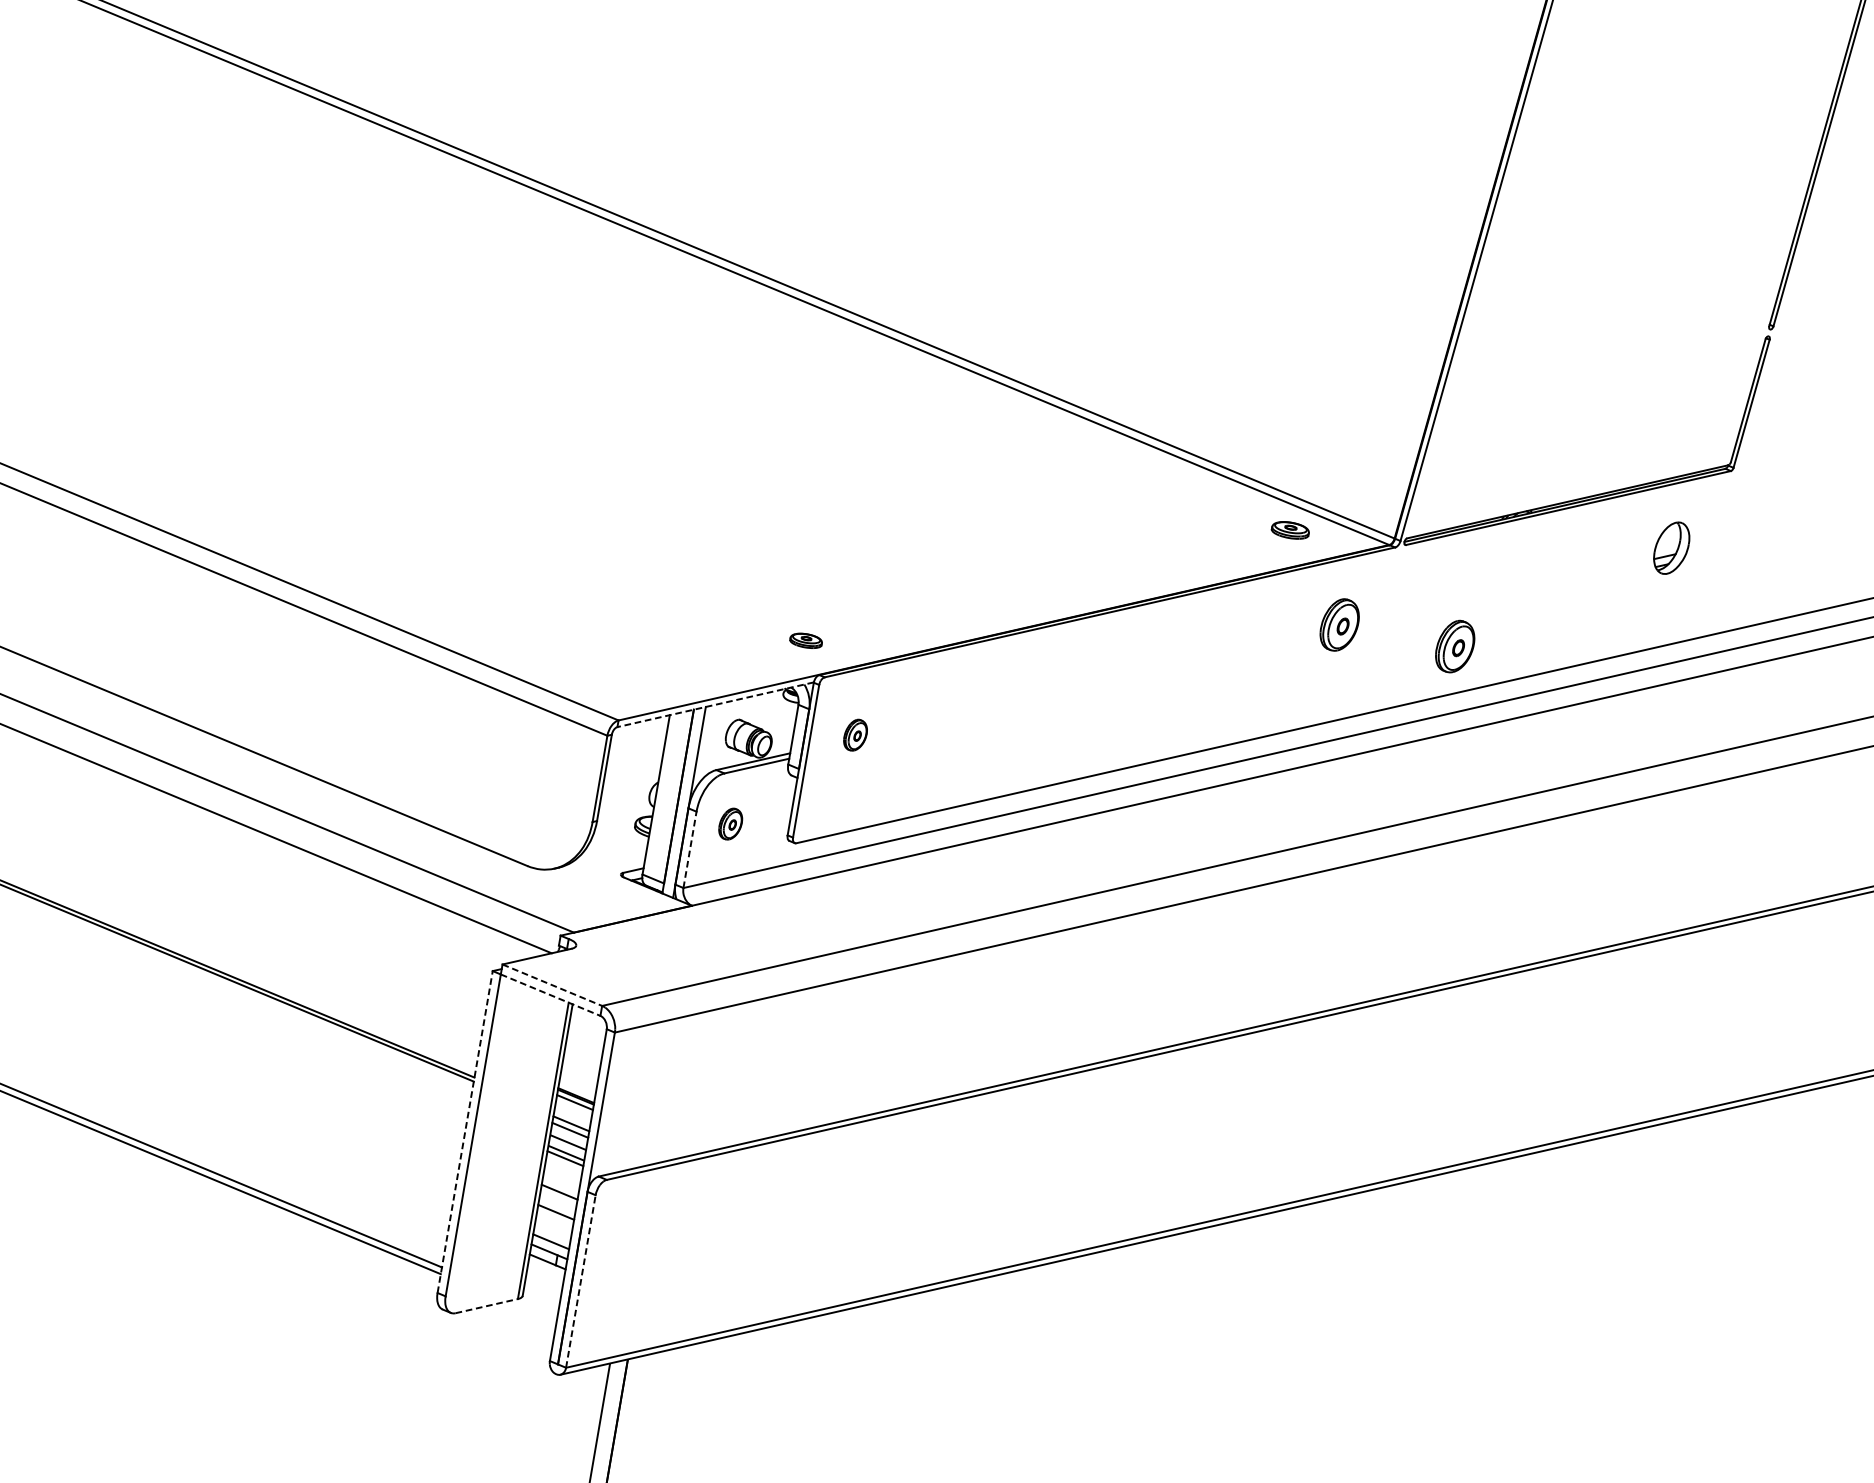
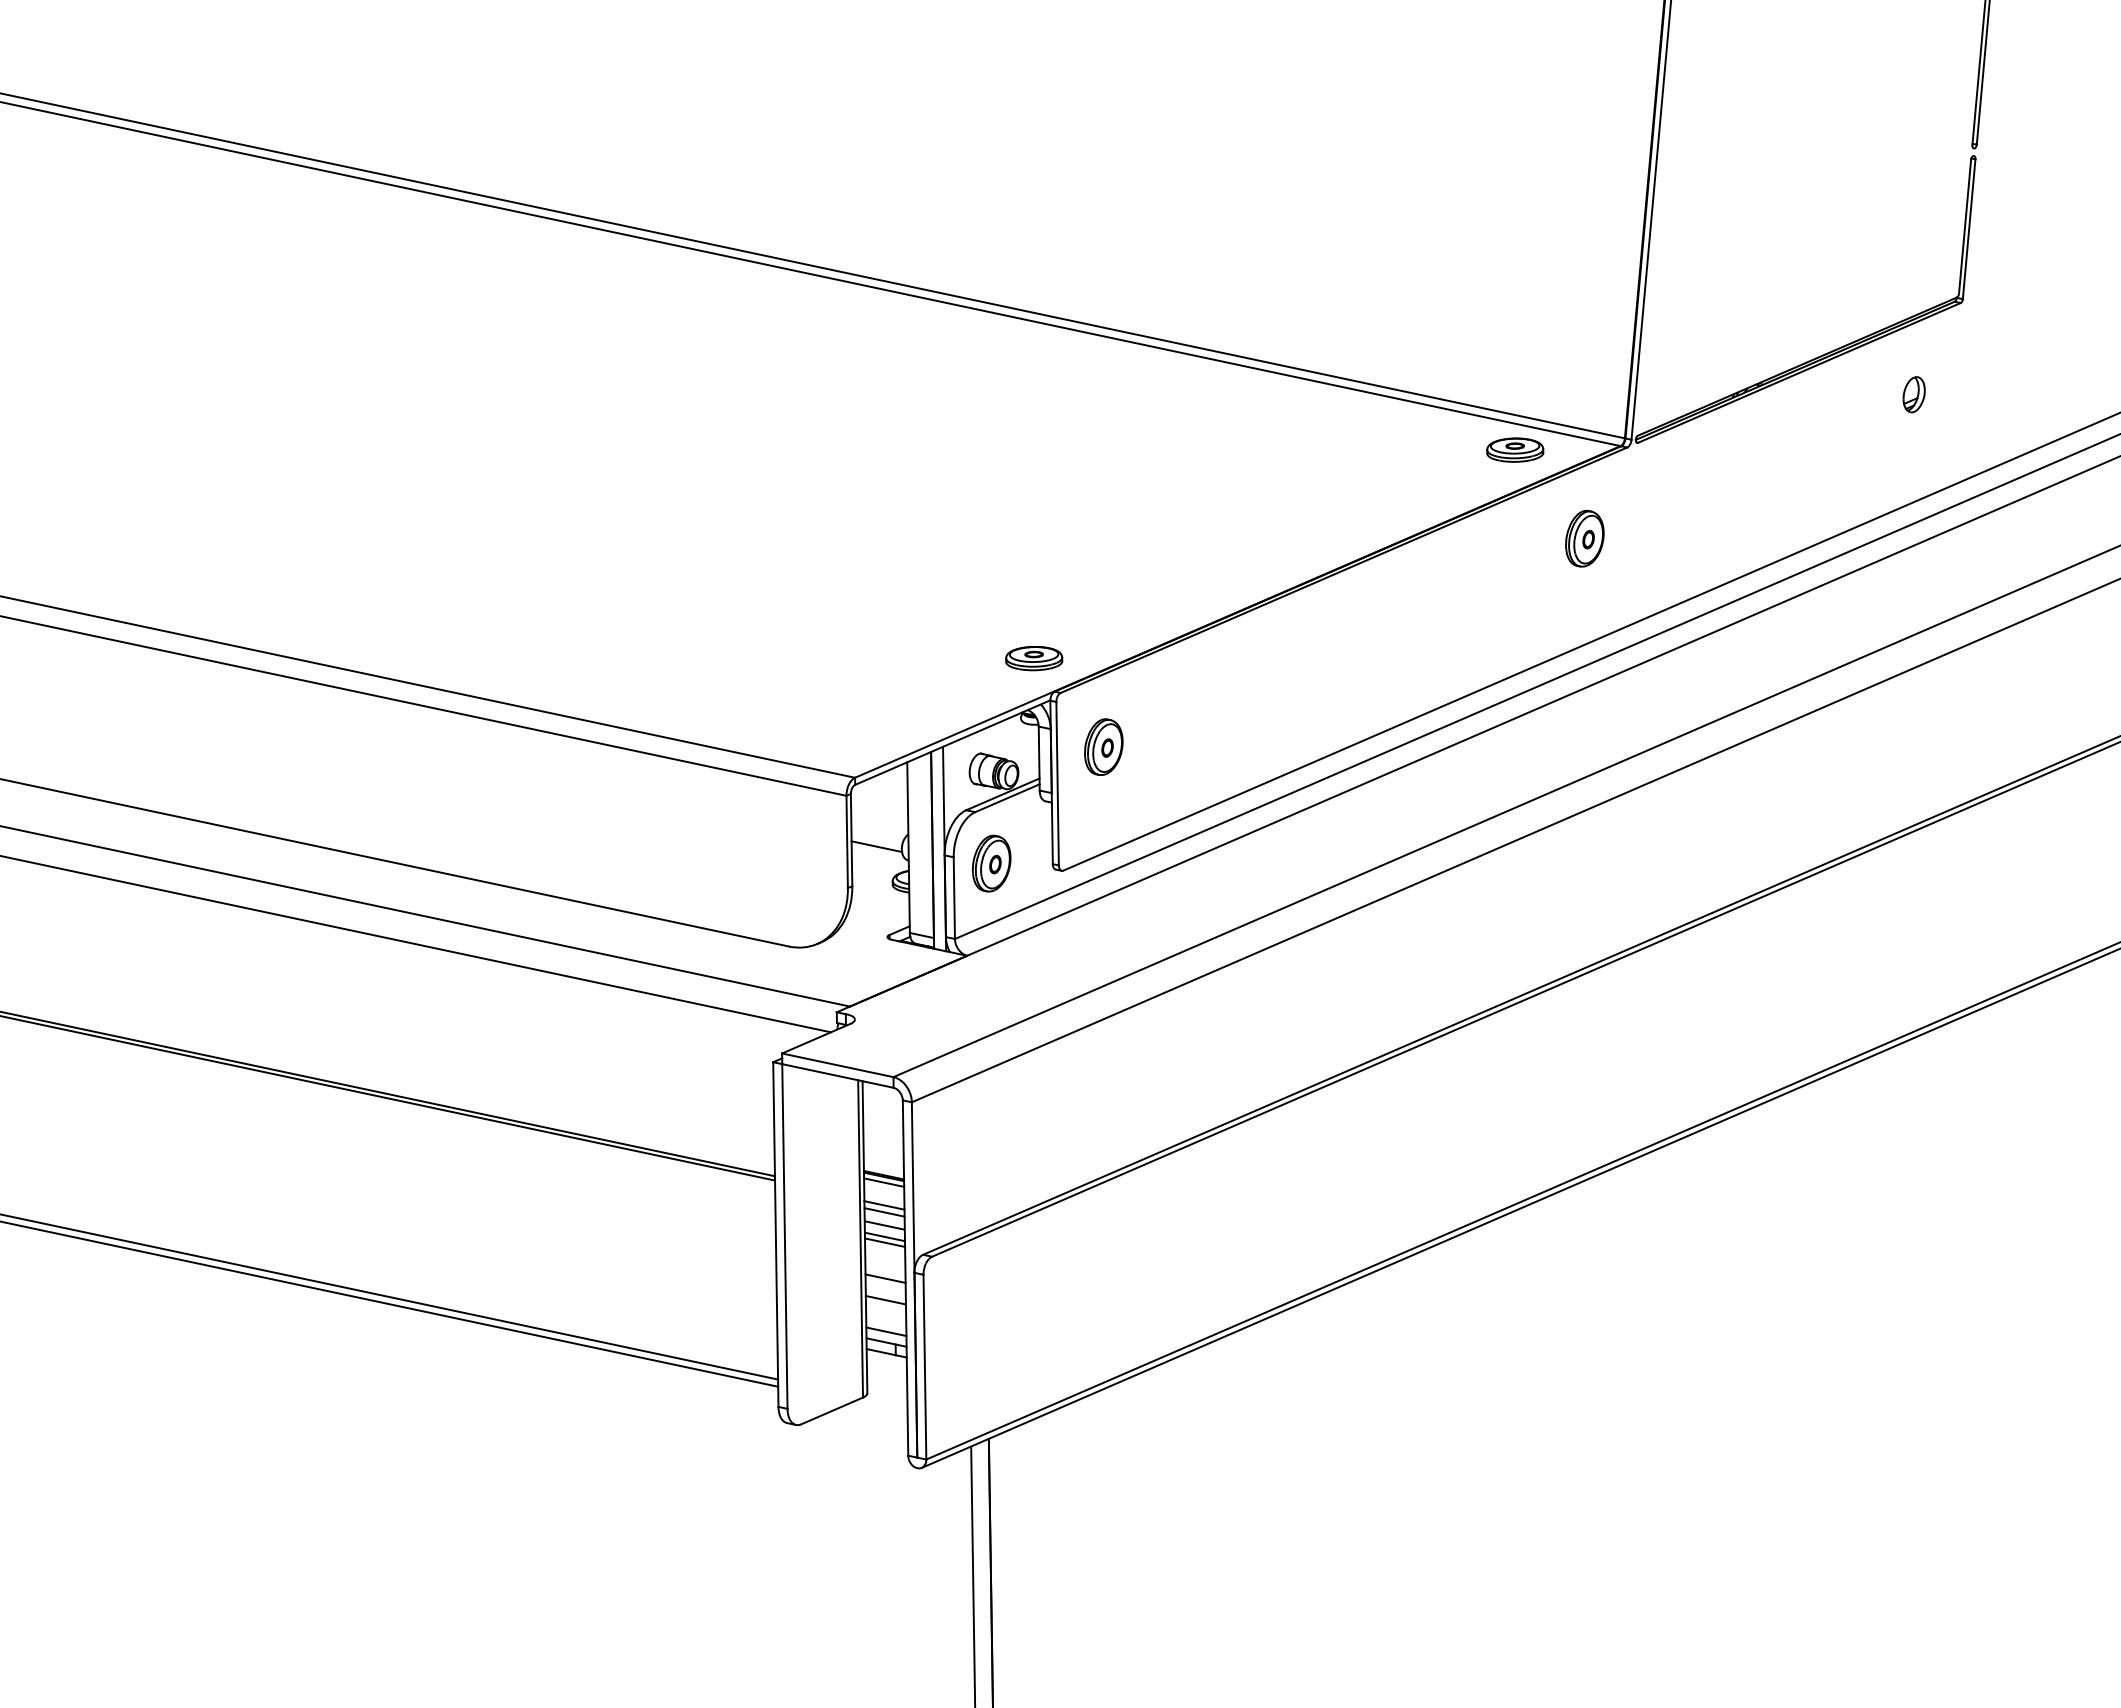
part: (1290, 529) -> (1515, 449), size x1.43
part: (1670, 548) -> (1913, 394), size x0.62
part: (806, 640) -> (1034, 658), size x1.67
part: (1454, 646) -> (1708, 538), removed
line: (715, 704) -> (952, 742), dashed -> solid
part: (855, 734) -> (1103, 746), size x1.67
line: (626, 788) -> (876, 846), added
part: (730, 824) -> (991, 863), size x1.67
line: (690, 850) -> (954, 898), dashed -> solid
line: (552, 985) -> (837, 1065), dashed -> solid
line: (550, 994) -> (837, 1075), dashed -> solid
line: (464, 1131) -> (775, 1234), dashed -> solid
line: (580, 1280) -> (924, 1366), dashed -> solid
line: (487, 1306) -> (832, 1411), dashed -> solid

